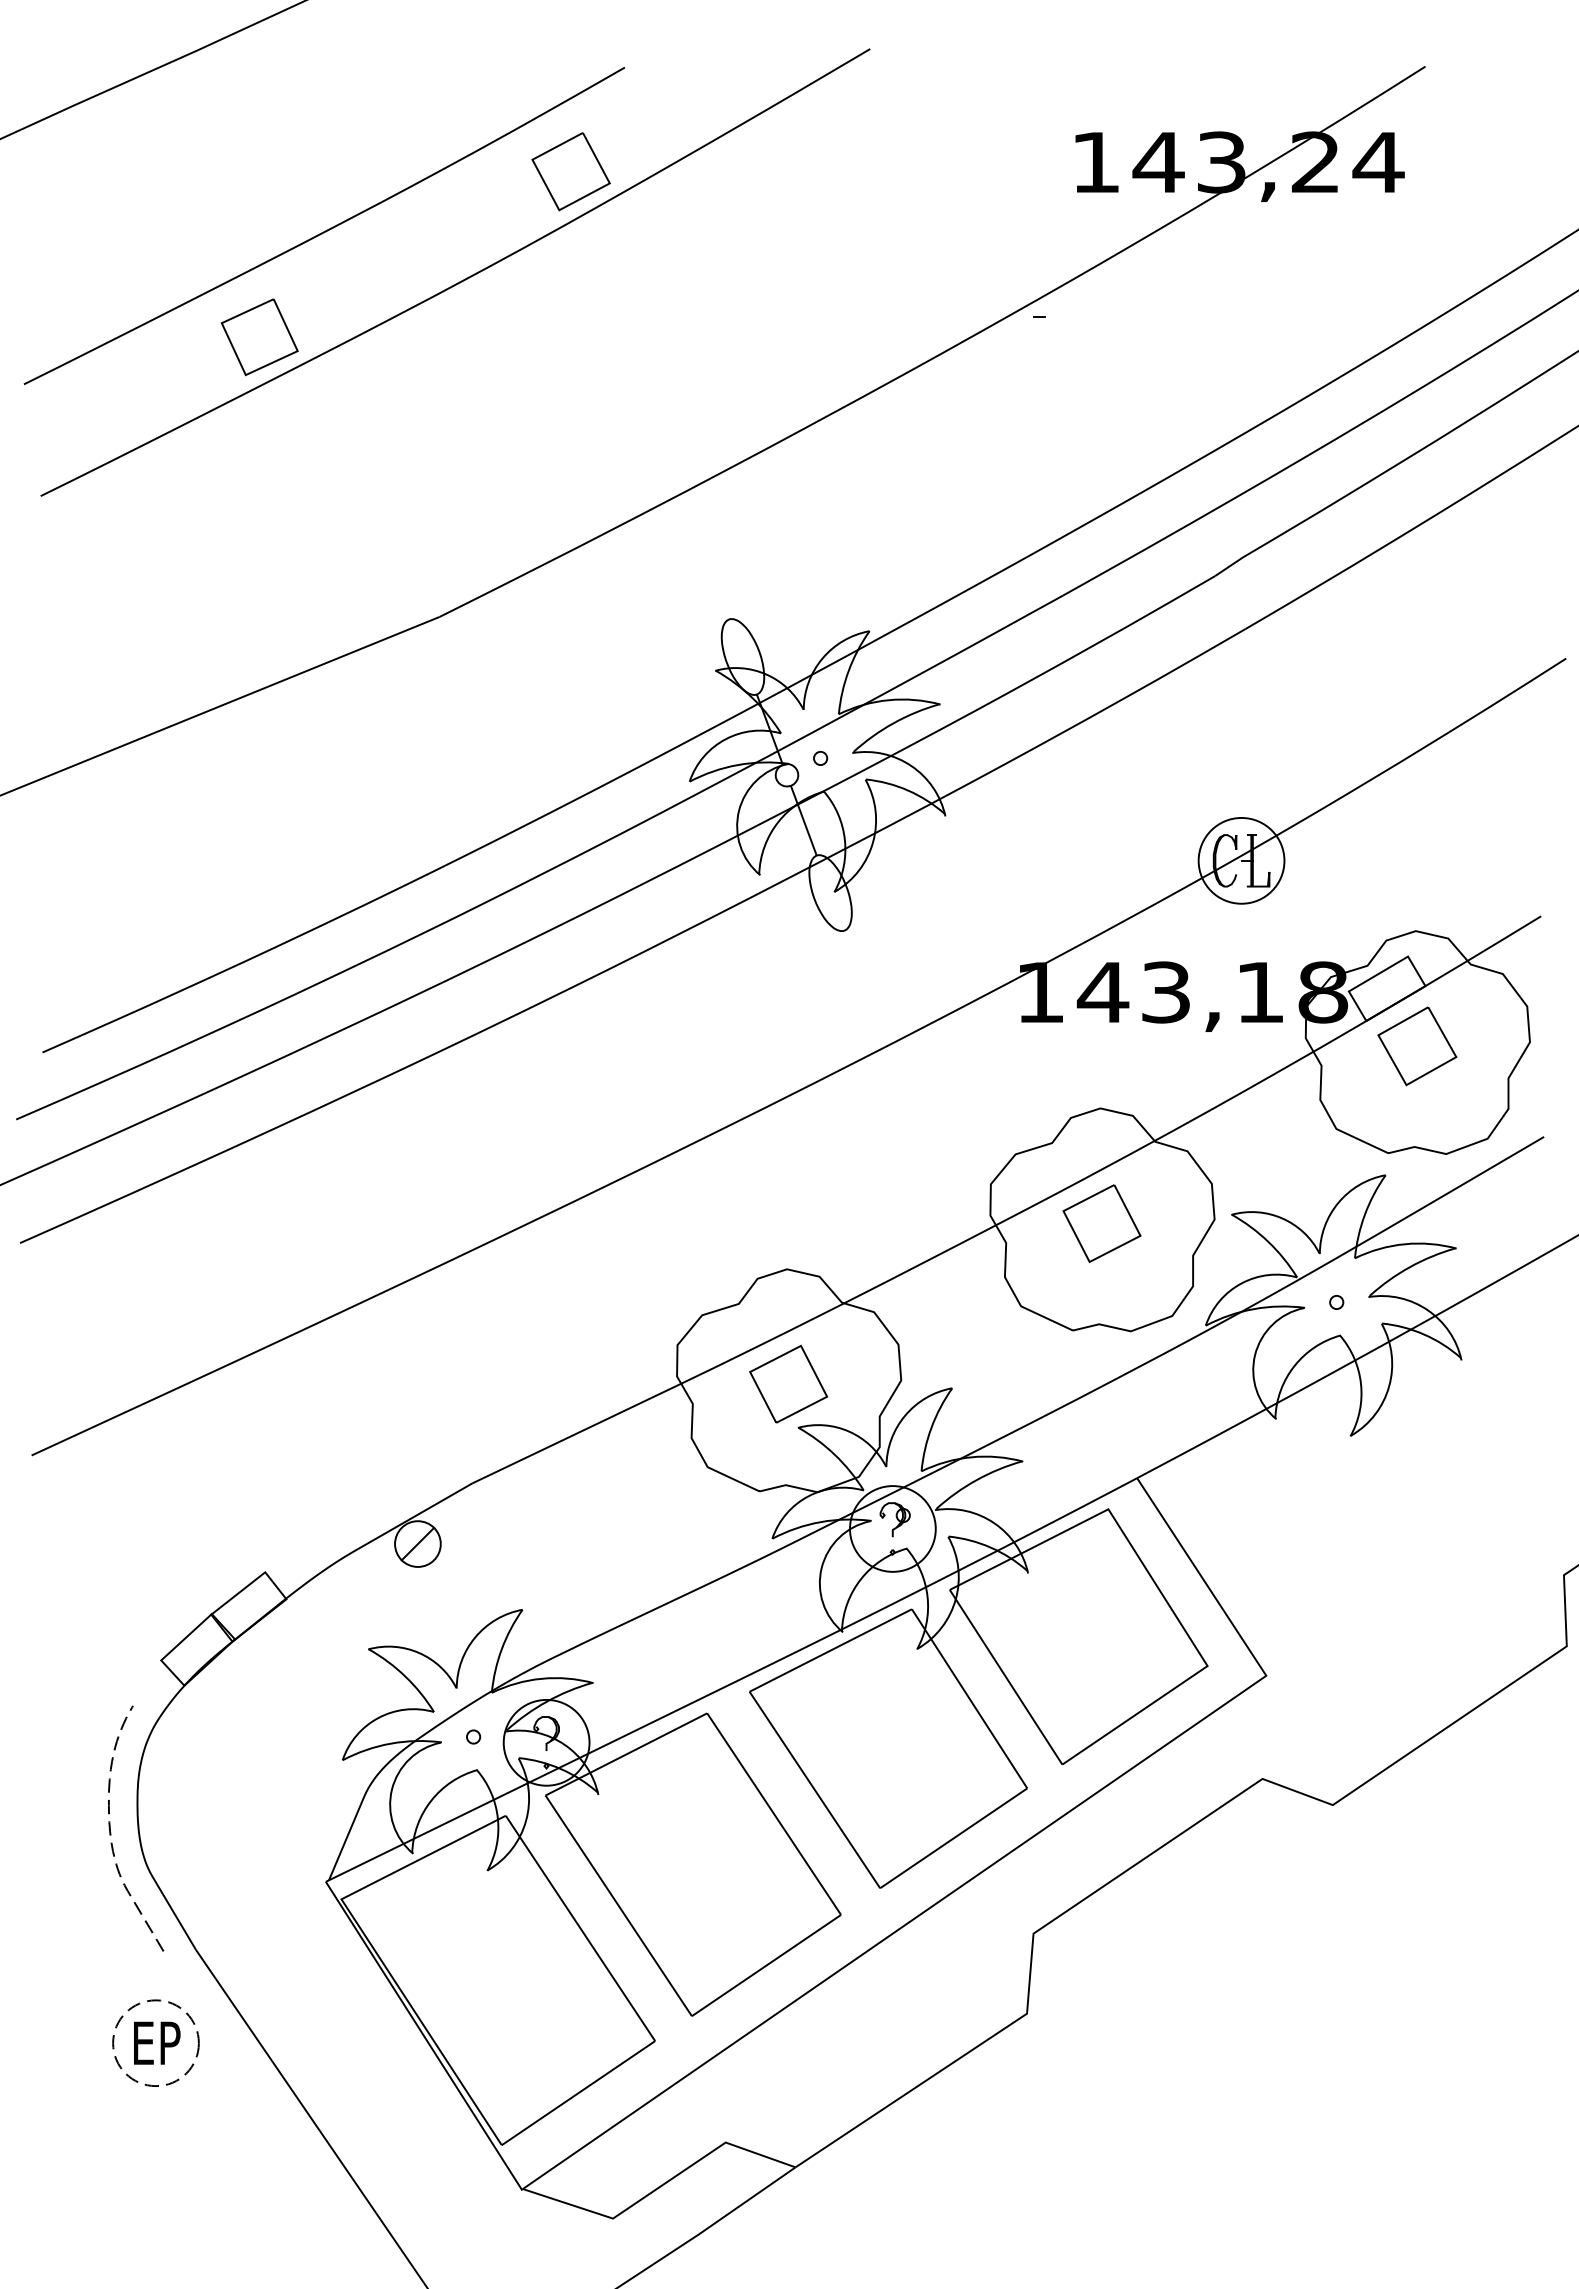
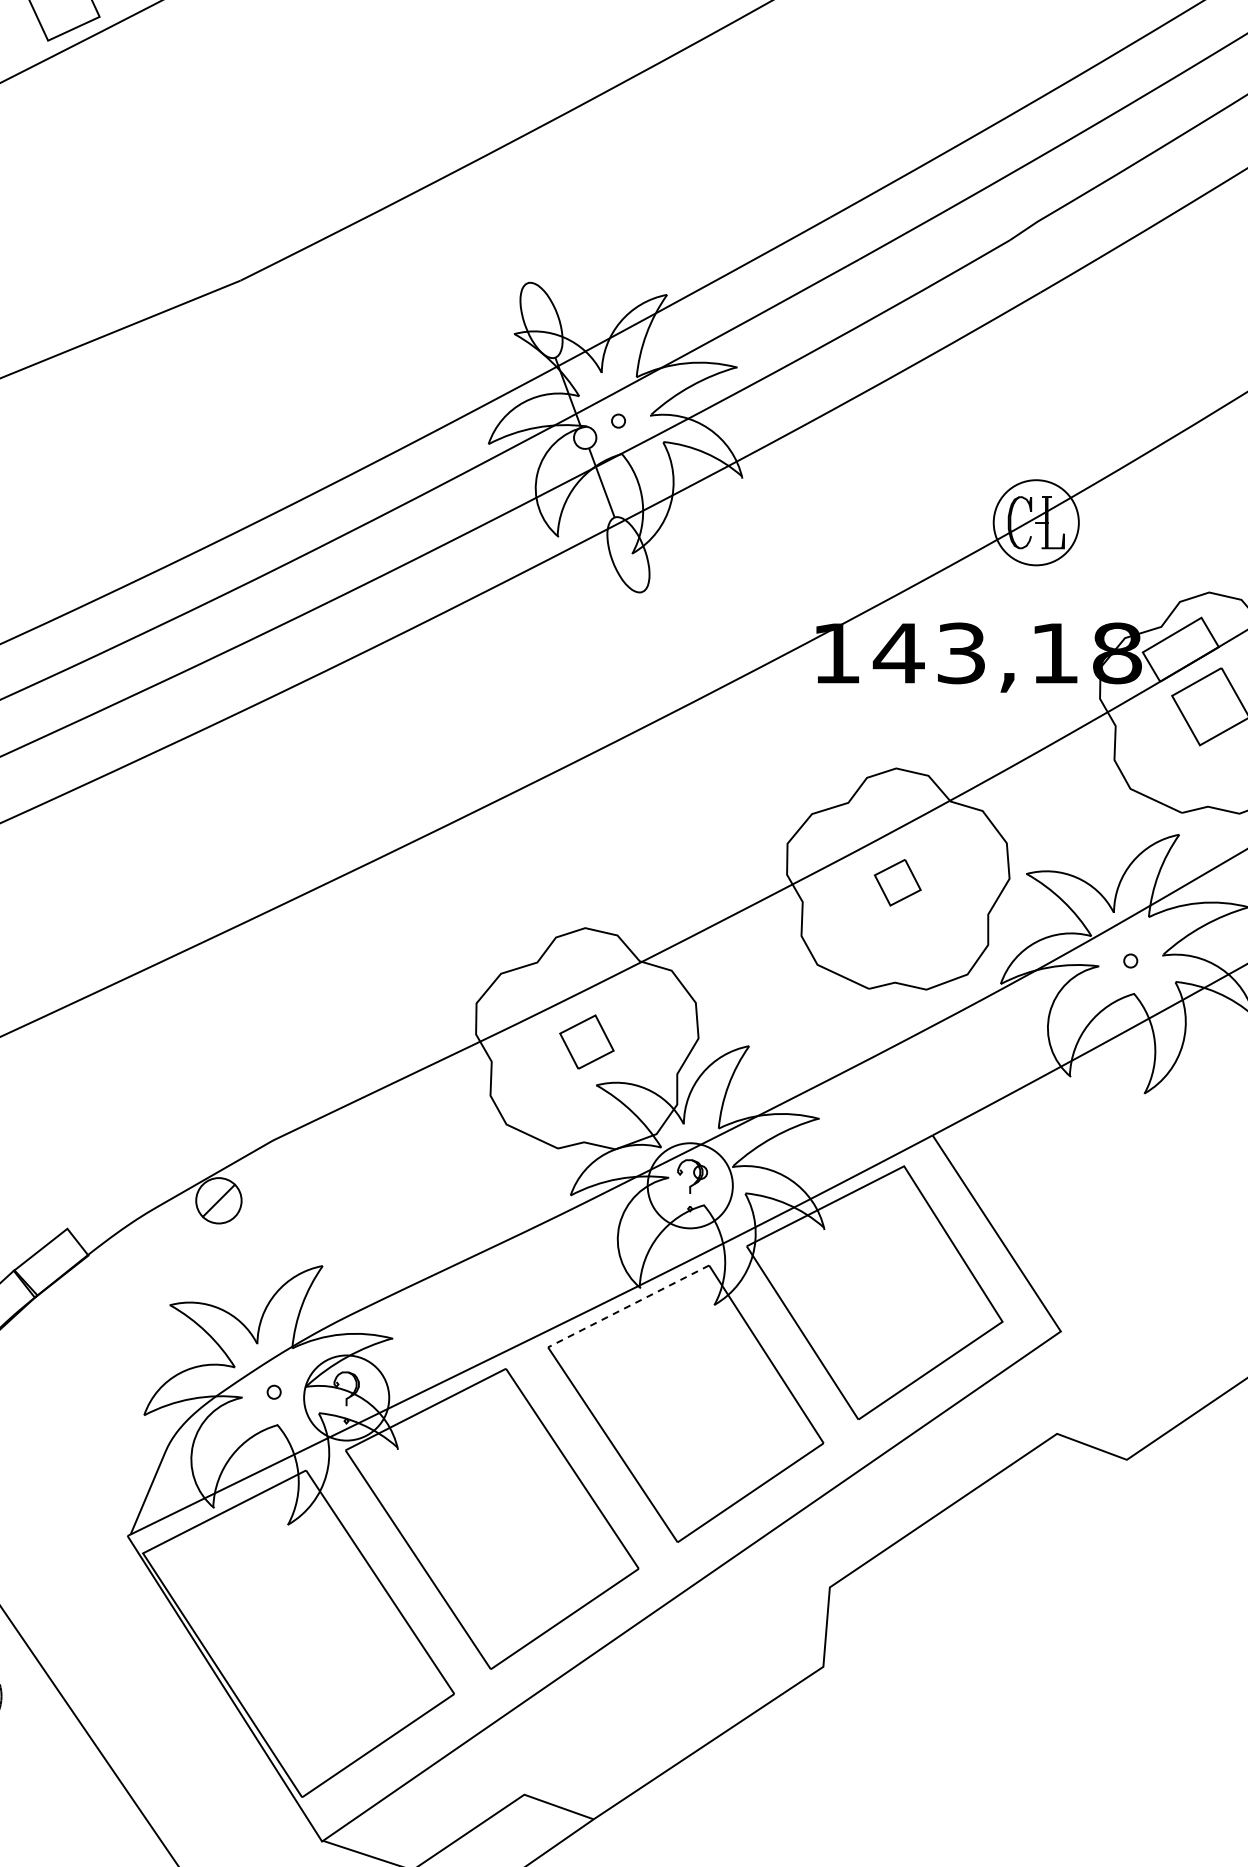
part: (1101, 1223) -> (897, 882), size x0.6
part: (788, 1383) -> (586, 1041), size x0.7
line: (830, 1650) -> (628, 1306), solid -> dashed

